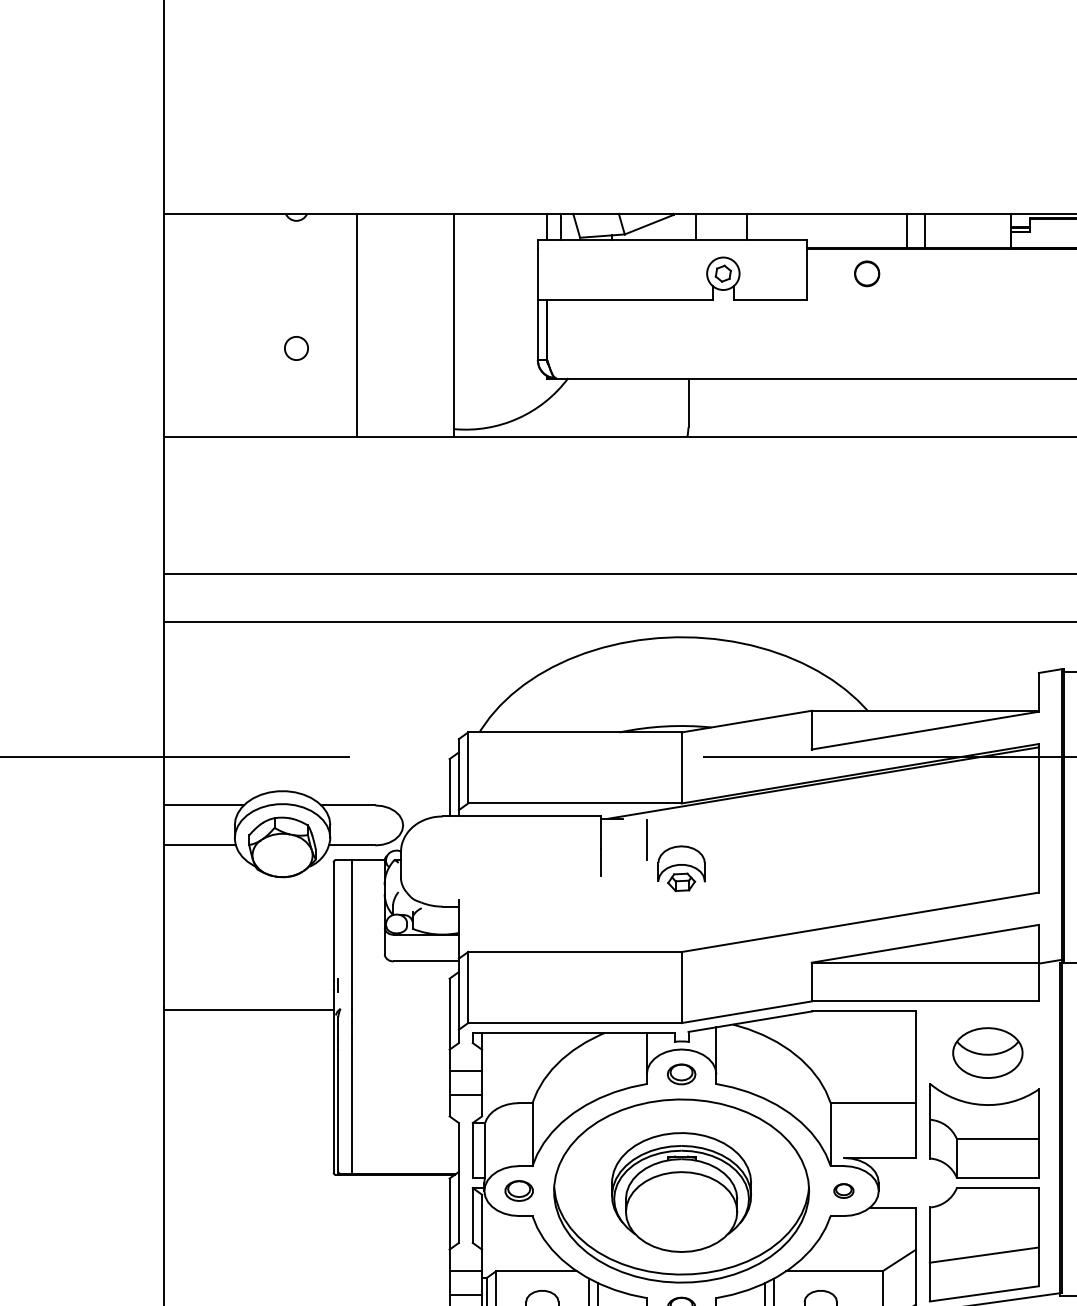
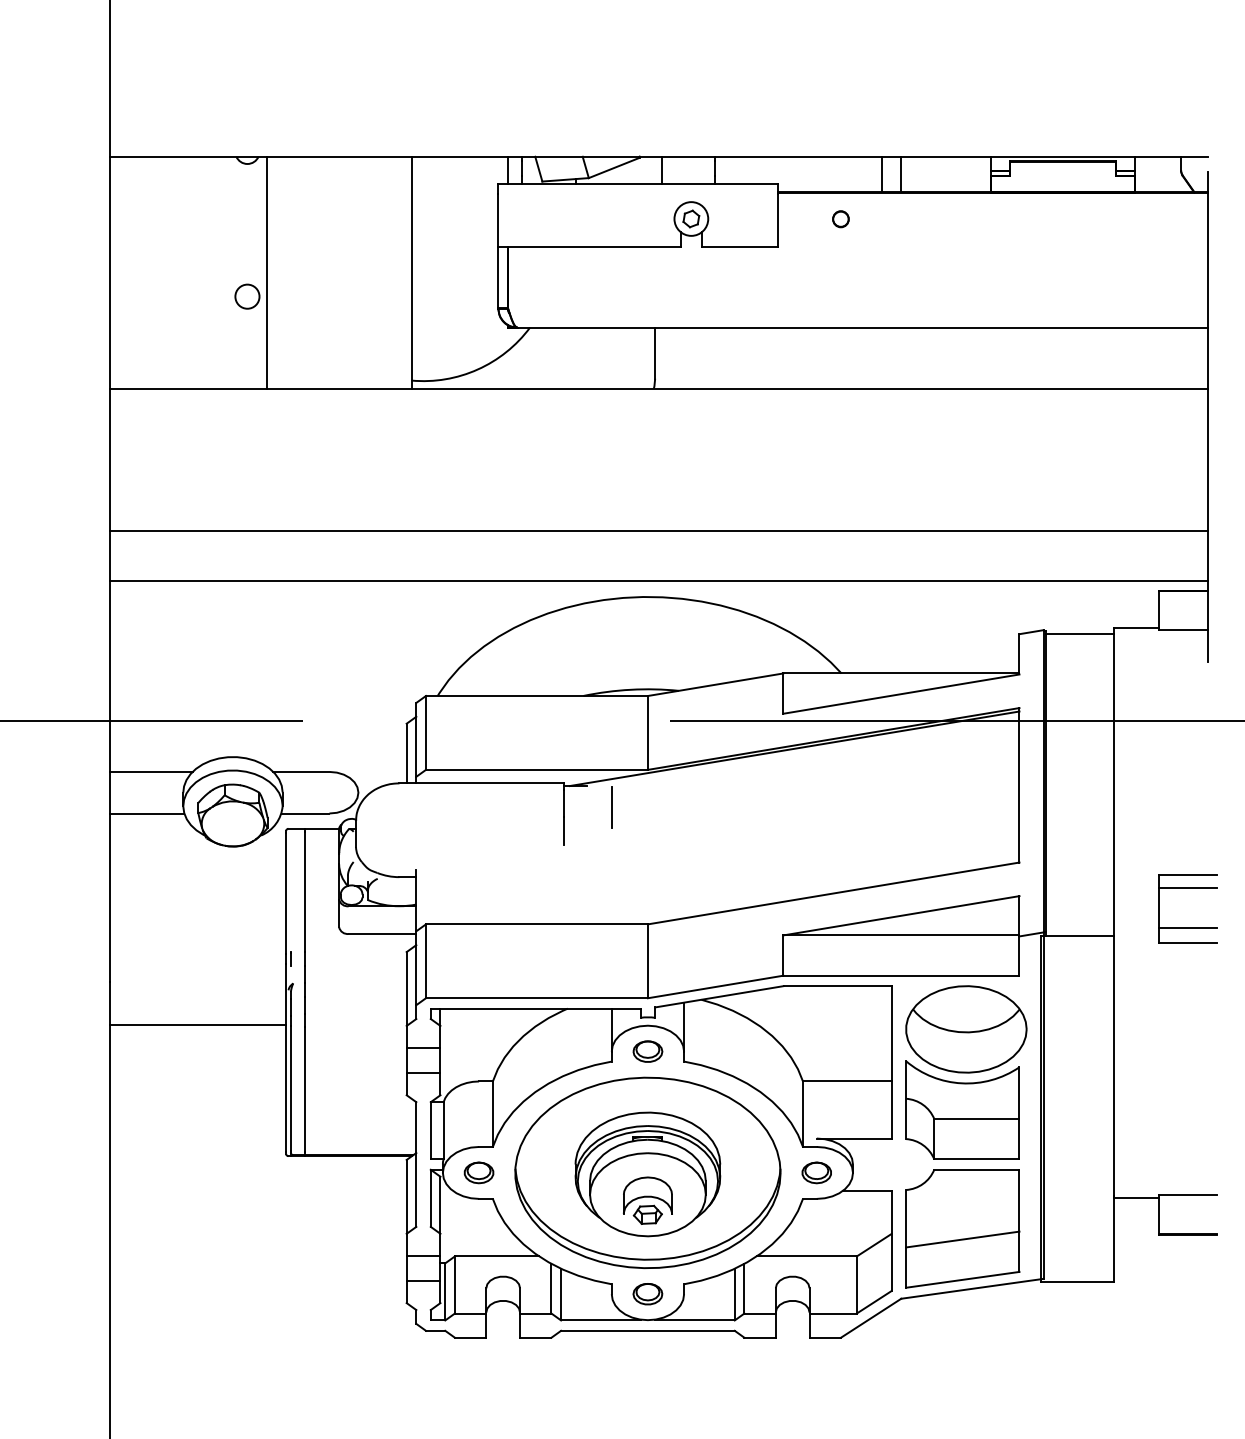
part: (866, 274) -> (840, 219), size x0.62
line: (357, 325) -> (266, 272), moved
part: (681, 868) -> (647, 1200), moved
line: (248, 1009) -> (197, 1024), moved
part: (987, 1053) -> (966, 1029), size x1.67
part: (843, 1190) -> (816, 1172), size x1.43

